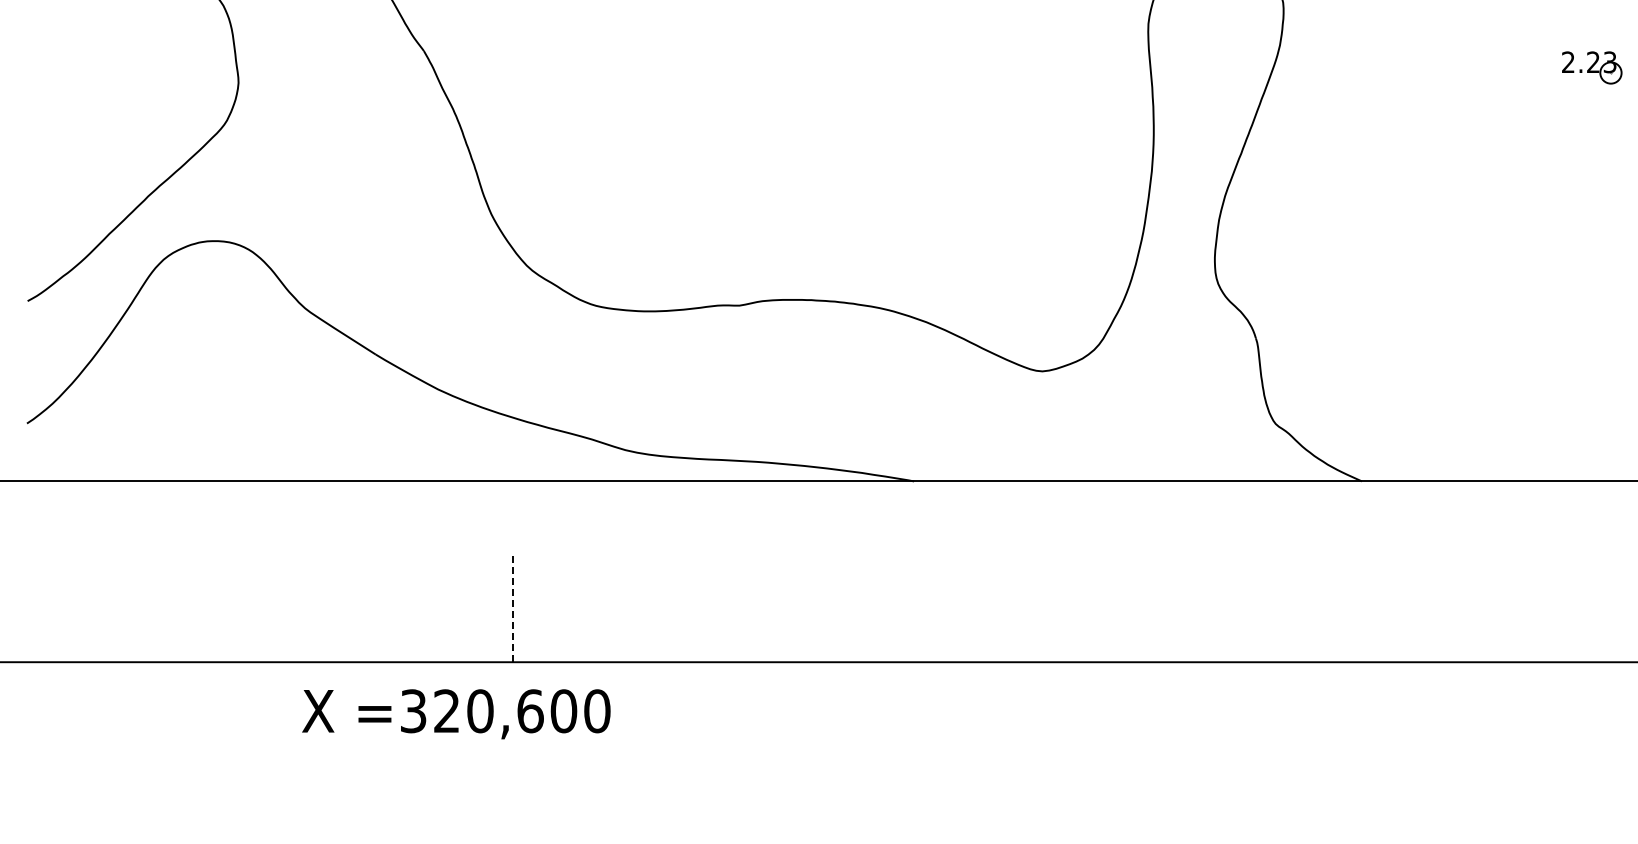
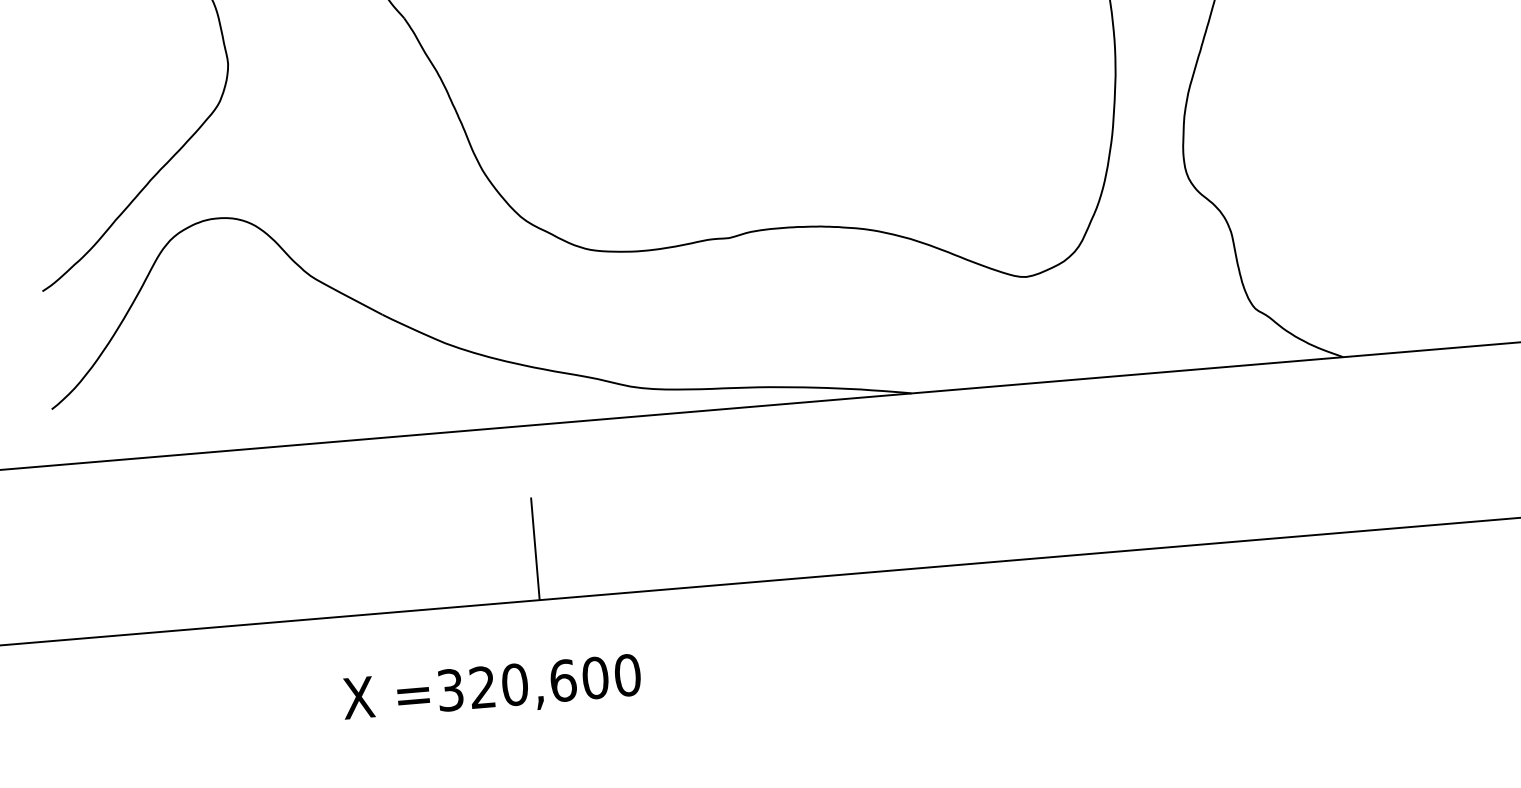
line: (513, 608) -> (535, 548), dashed -> solid
text: (456, 714) -> (492, 689), moved

